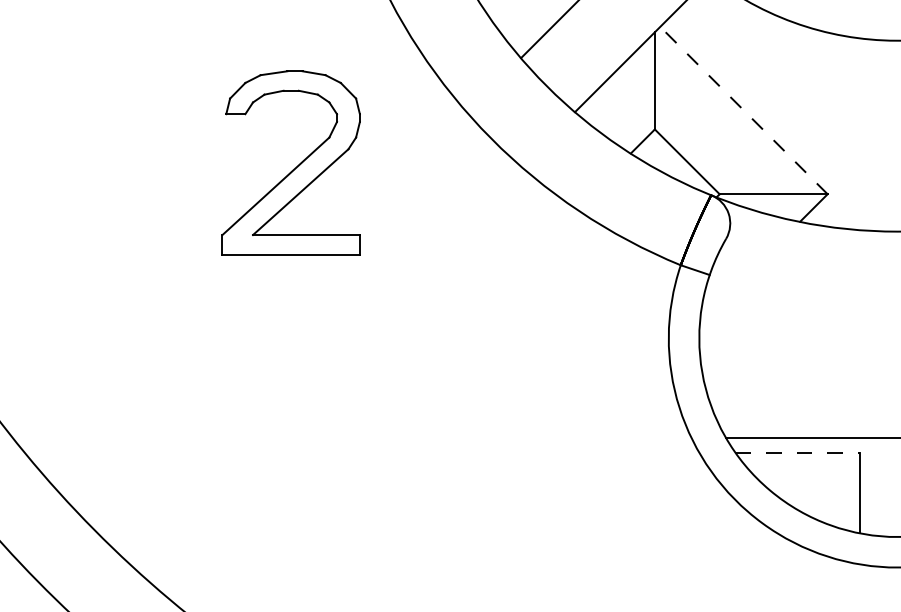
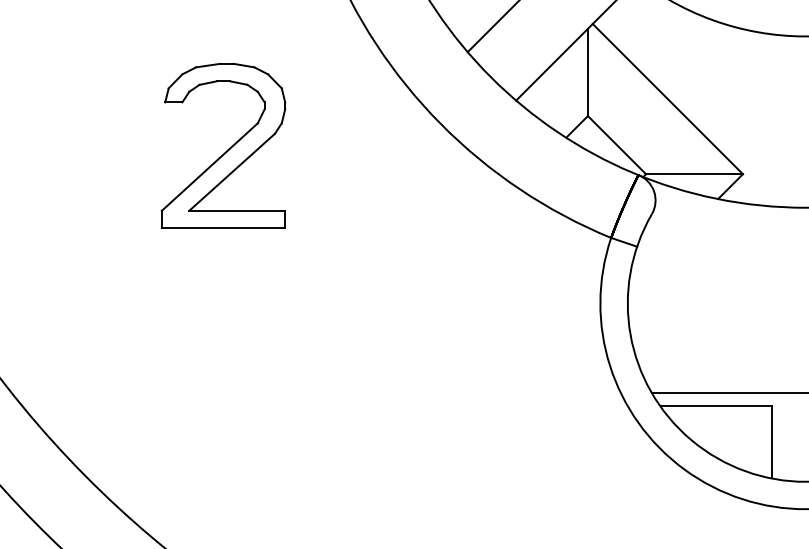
line: (743, 109) -> (667, 98), dashed -> solid
part: (291, 162) -> (223, 145), moved
line: (798, 453) -> (716, 406), dashed -> solid

